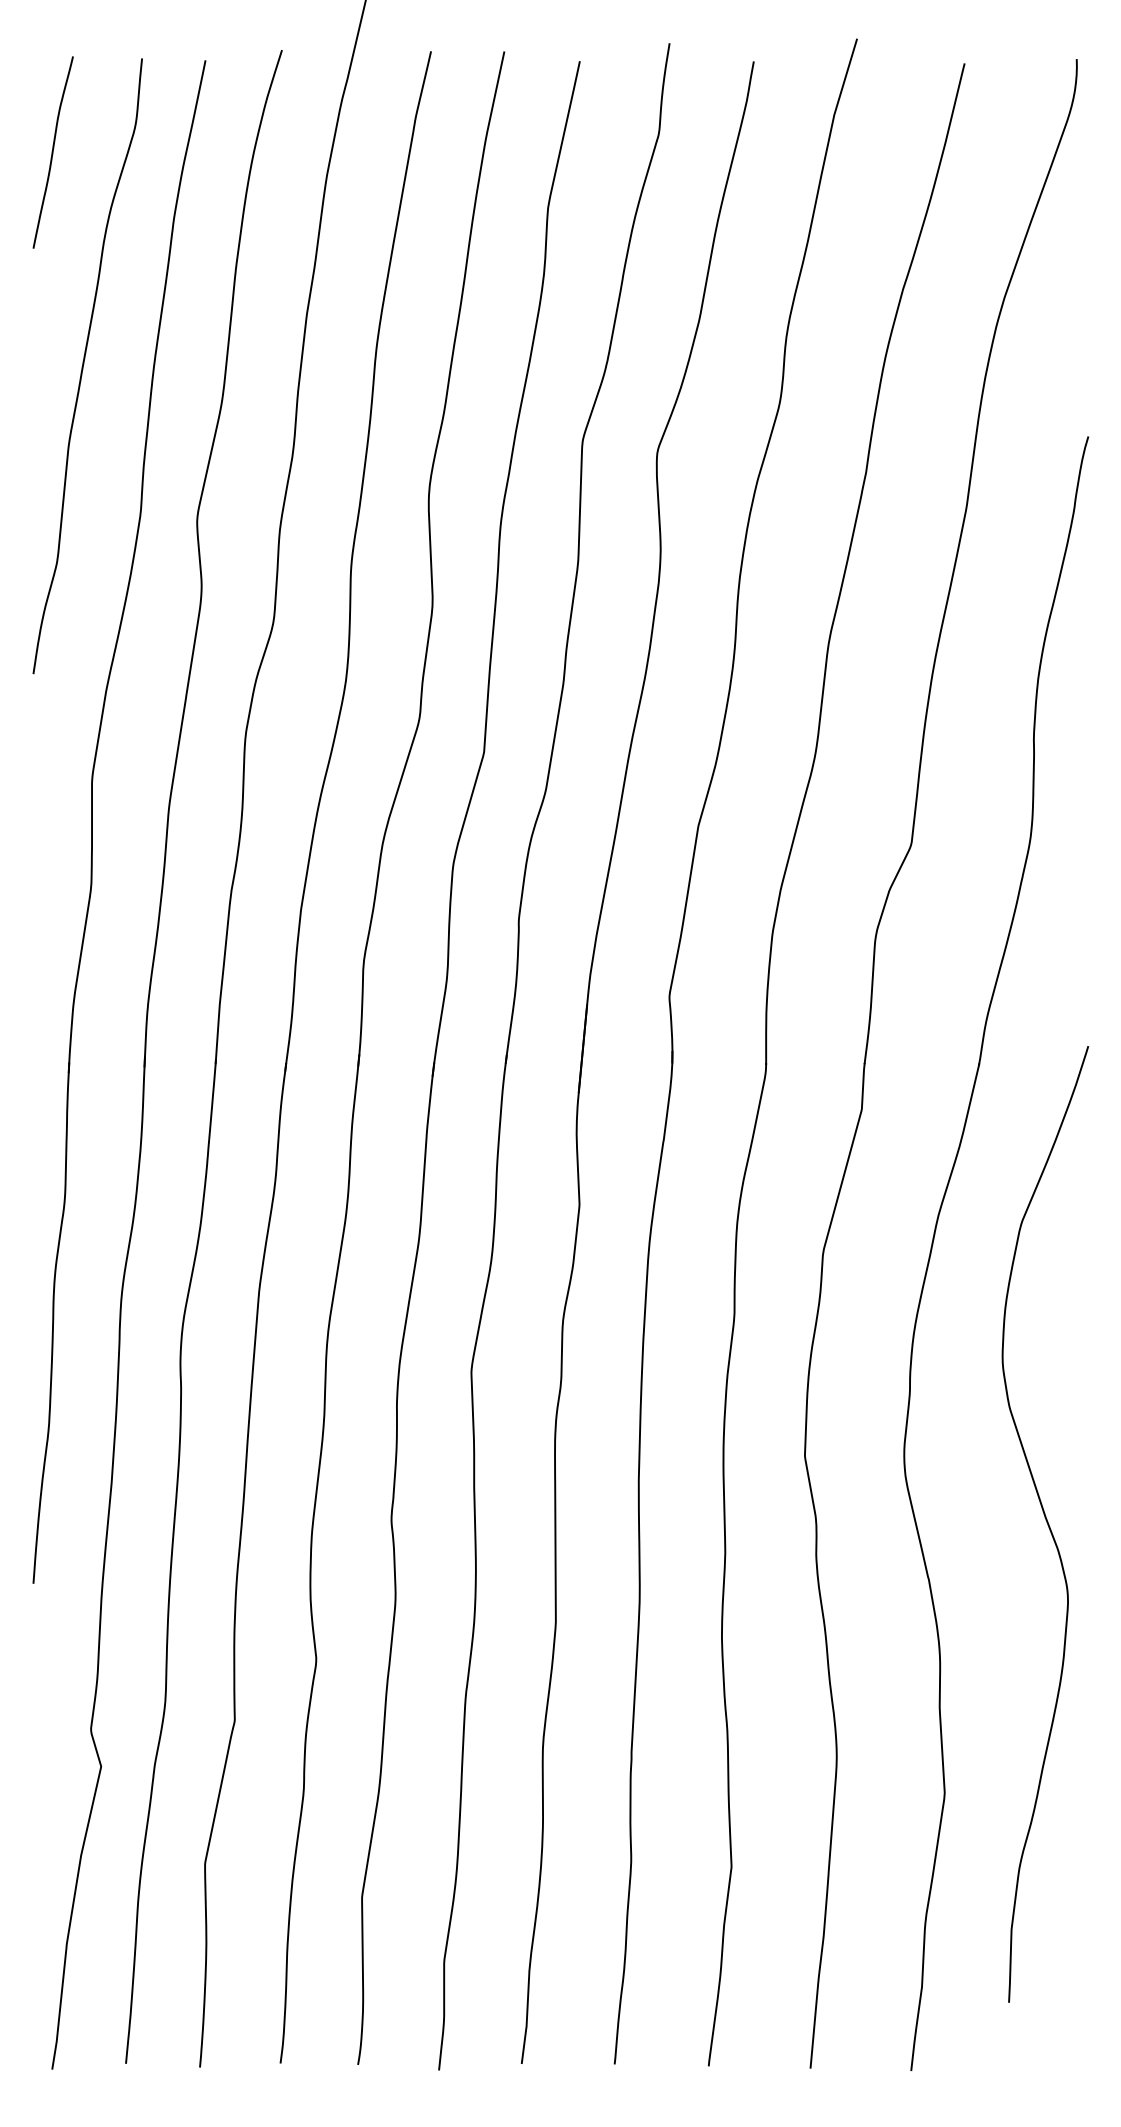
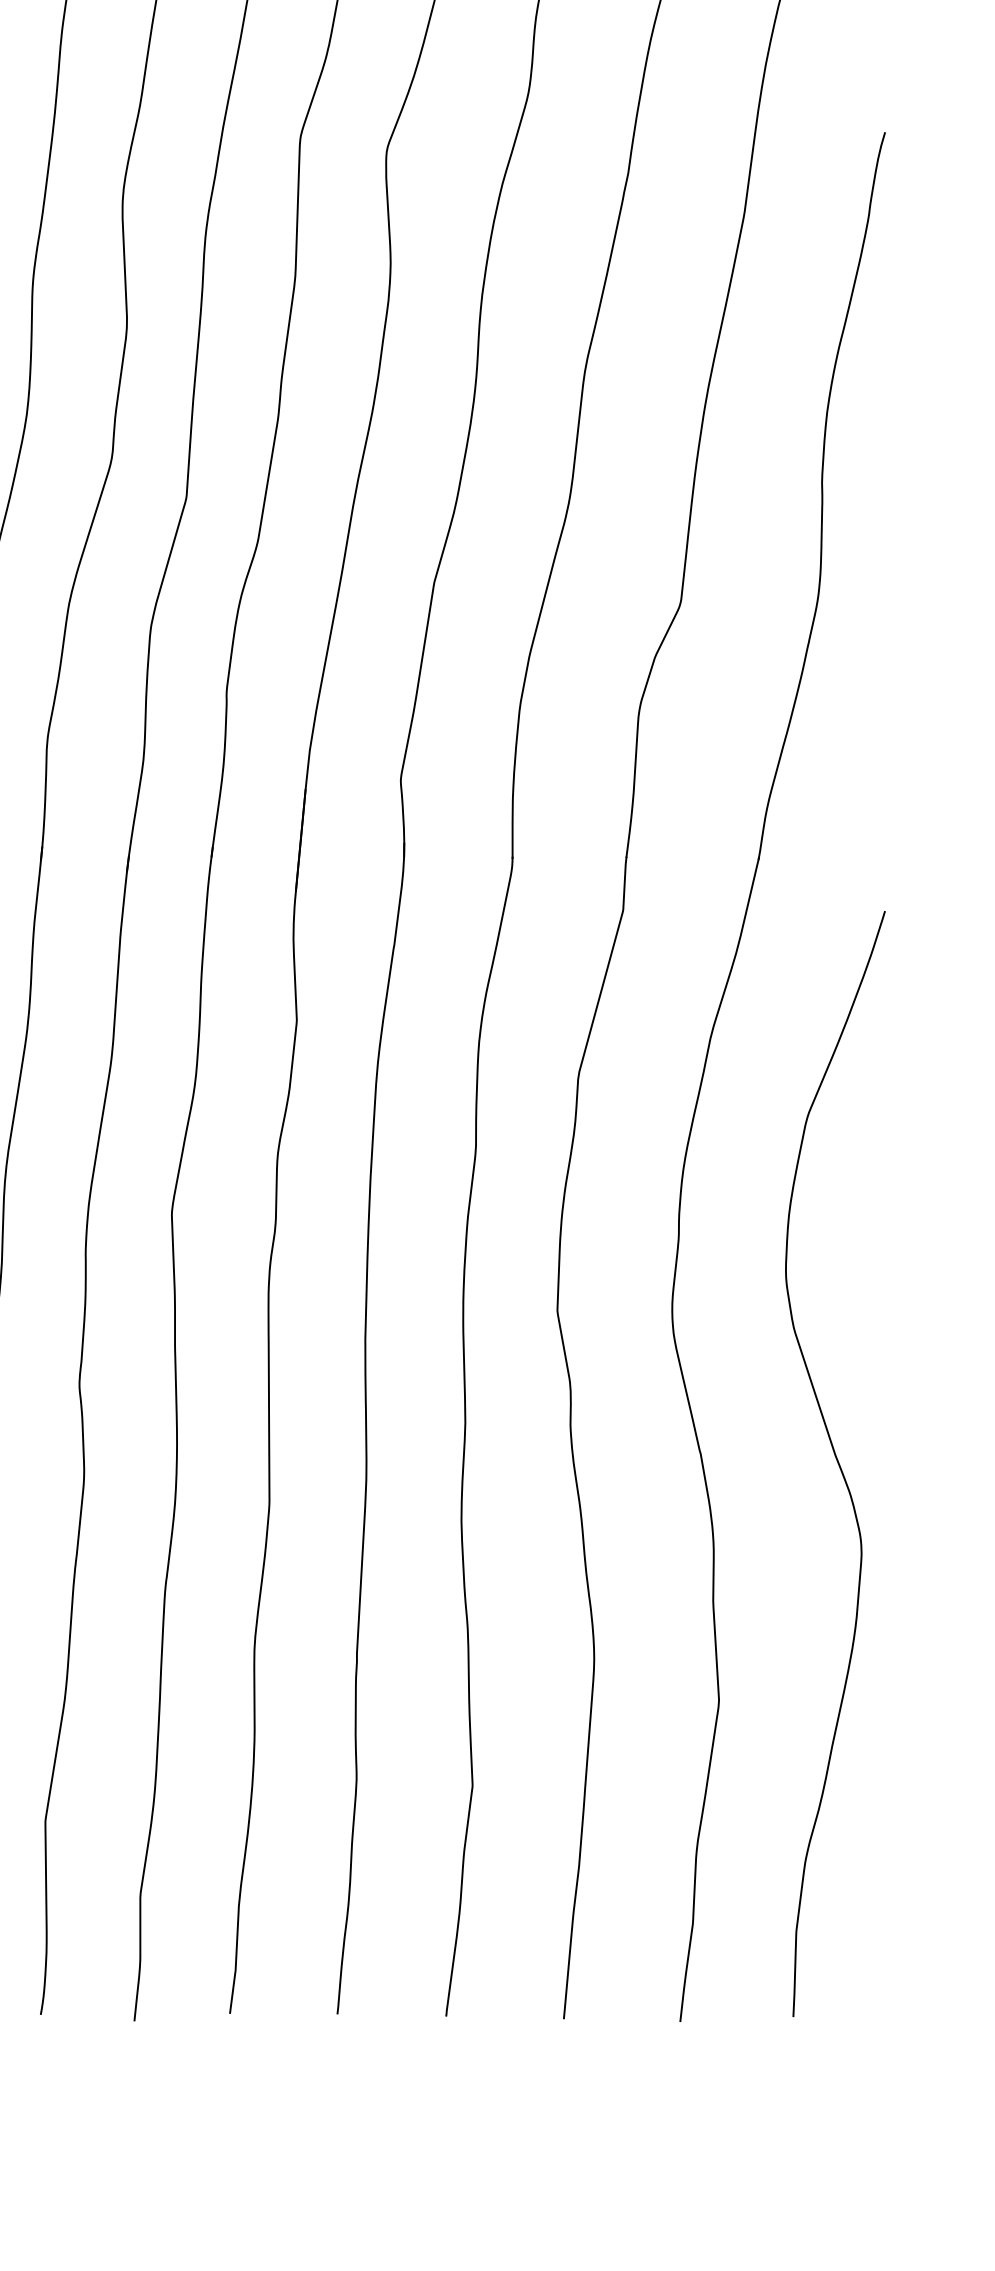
curve: (1047, 1524) -> (837, 1464), moved

